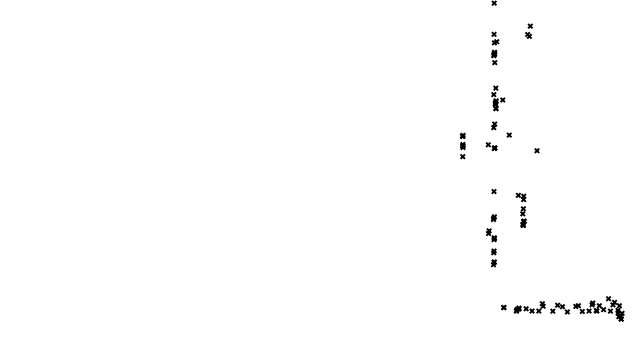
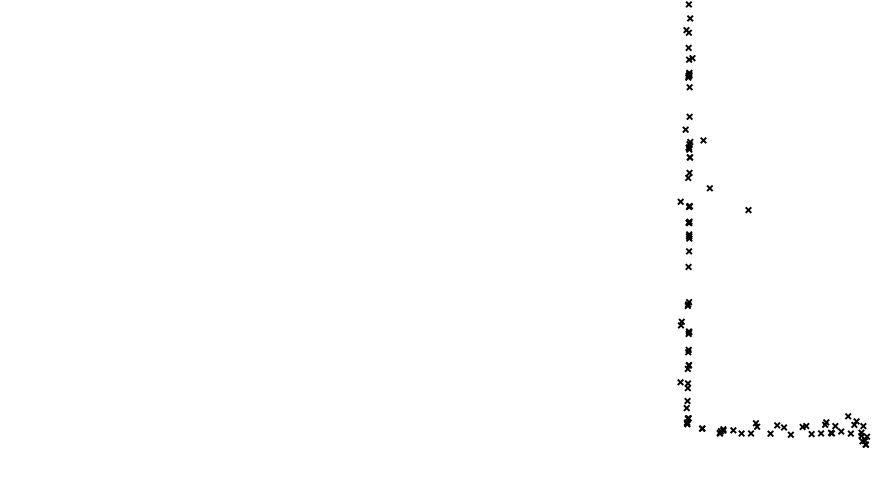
part: (529, 31) -> (688, 25), moved
part: (498, 97) -> (694, 136), size x1.43
part: (462, 146) -> (688, 236), moved
part: (521, 210) -> (684, 403), moved

